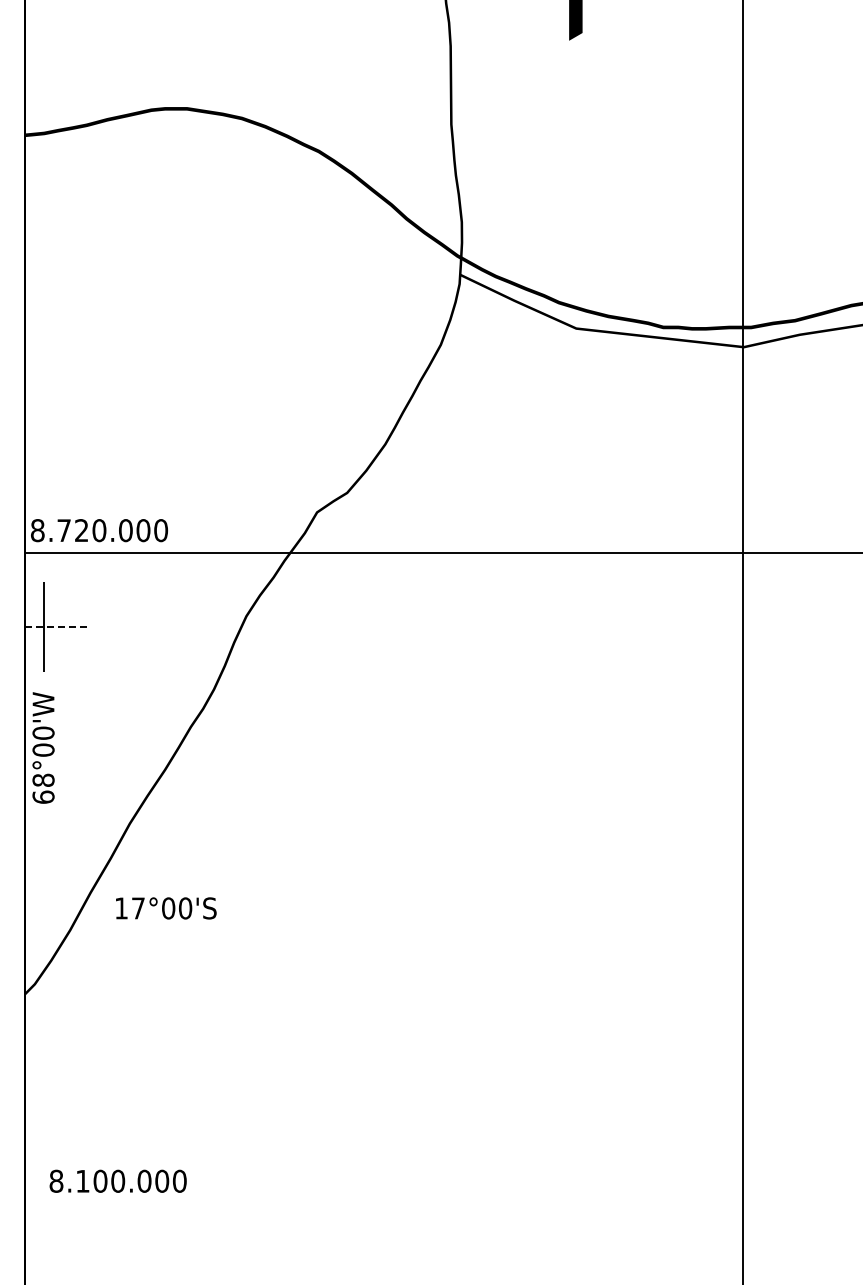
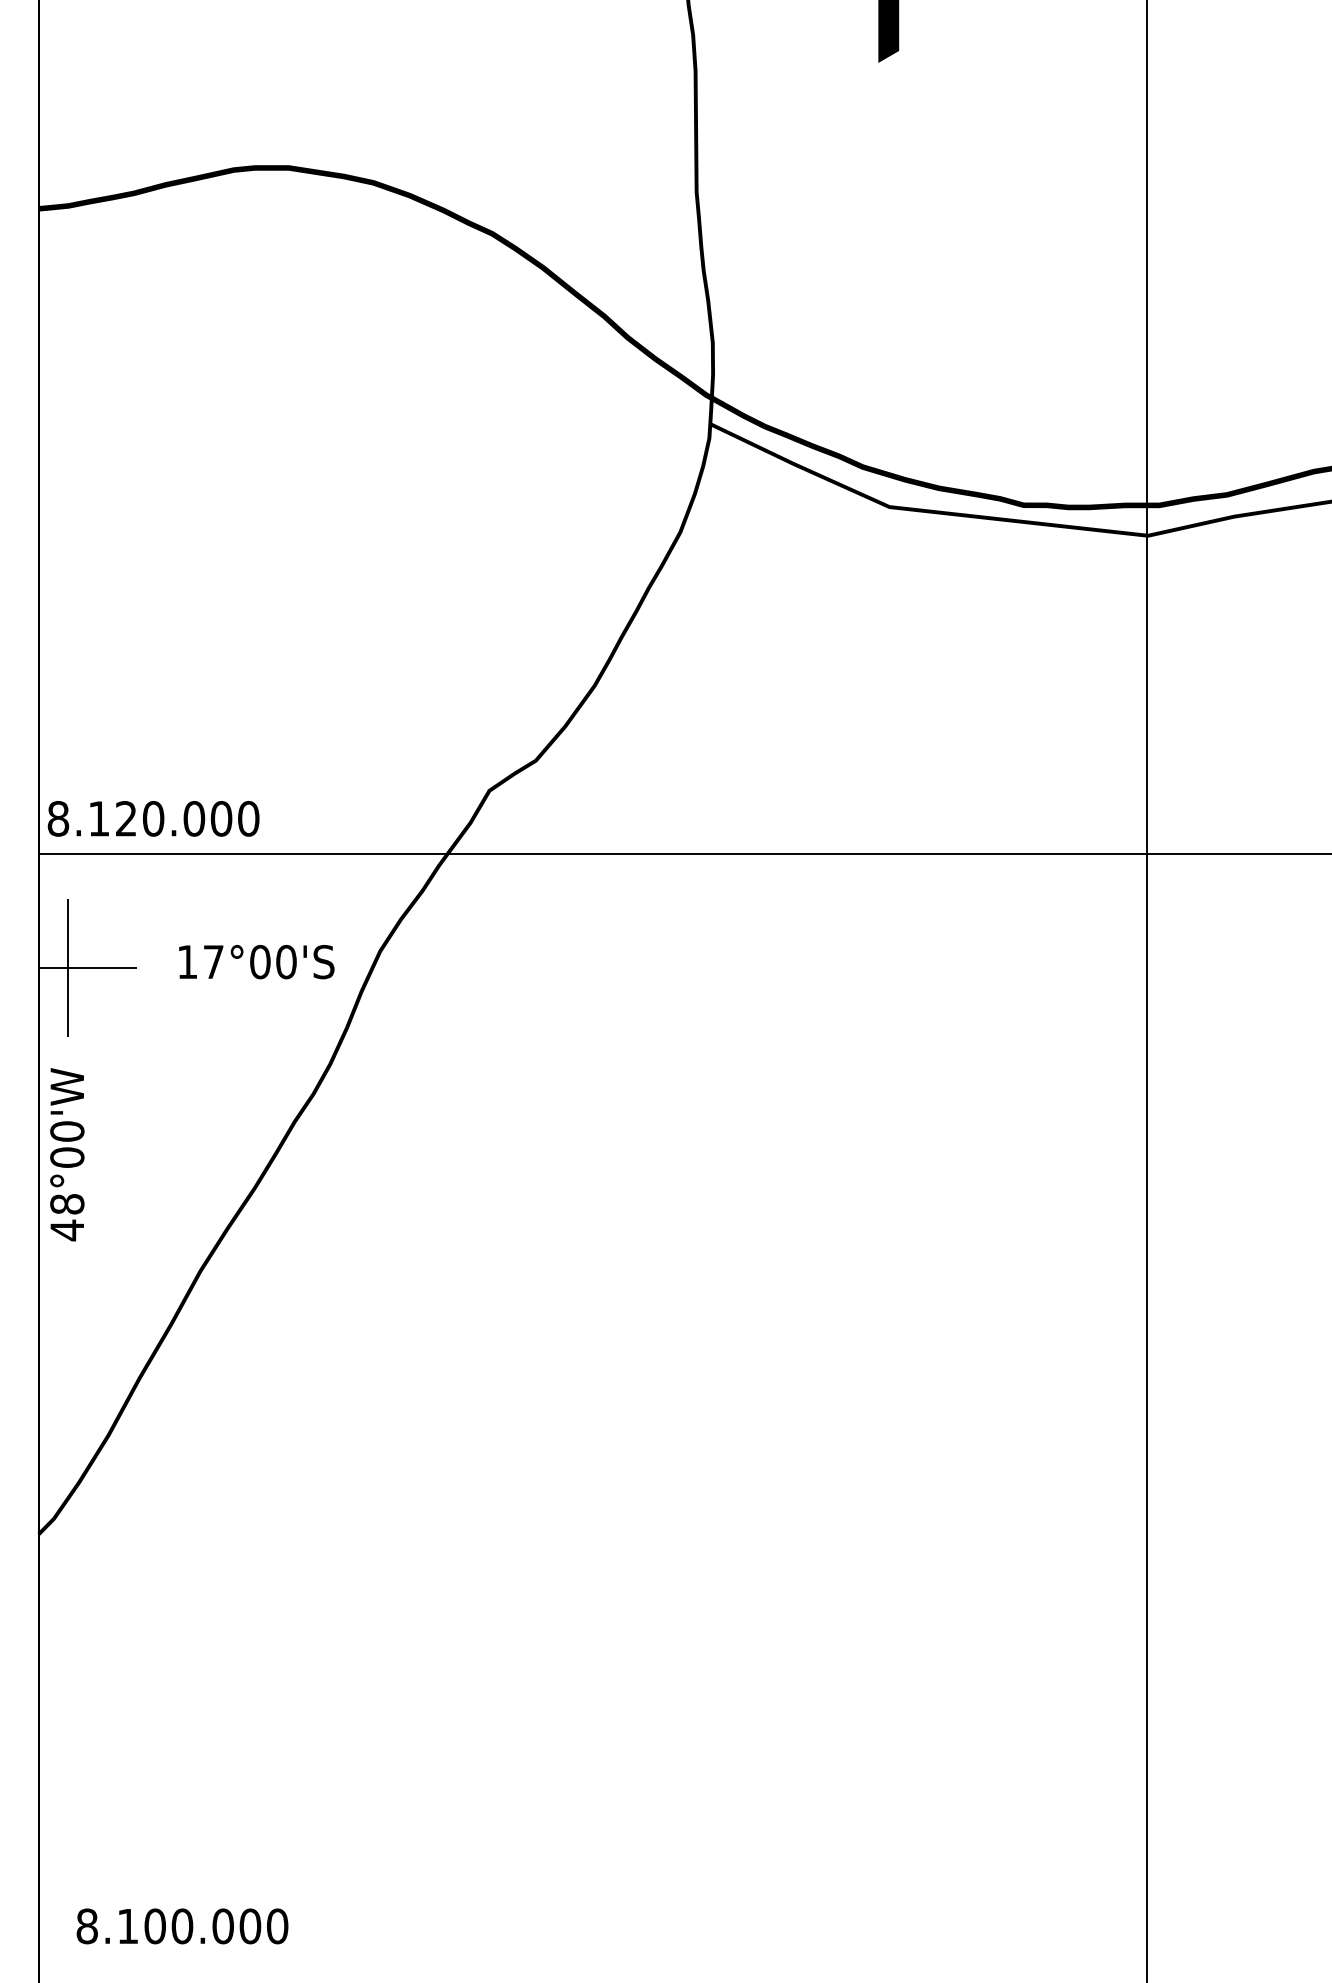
text: (63, 530) -> (98, 818), 8.720.000 -> 8.120.000
line: (57, 627) -> (88, 968), dashed -> solid
text: (43, 797) -> (67, 1230), 68°00'W -> 48°00'W
text: (166, 908) -> (257, 962), moved
text: (117, 1180) -> (181, 1925), moved

